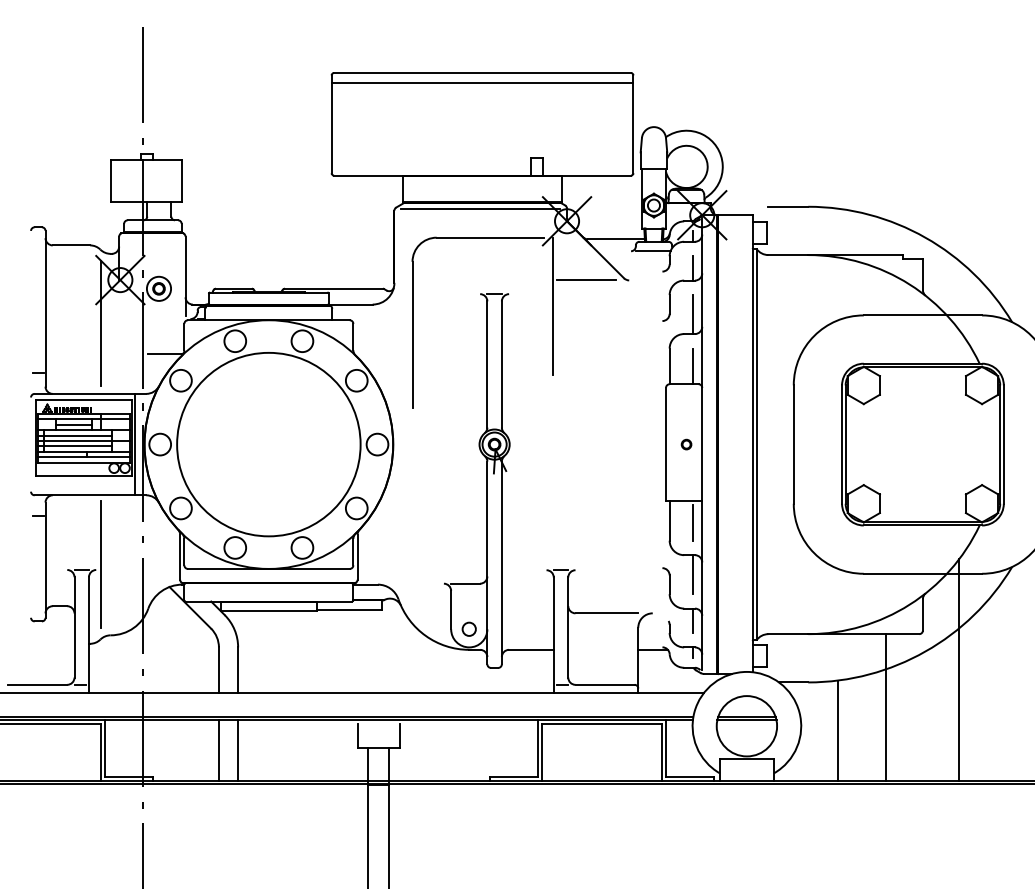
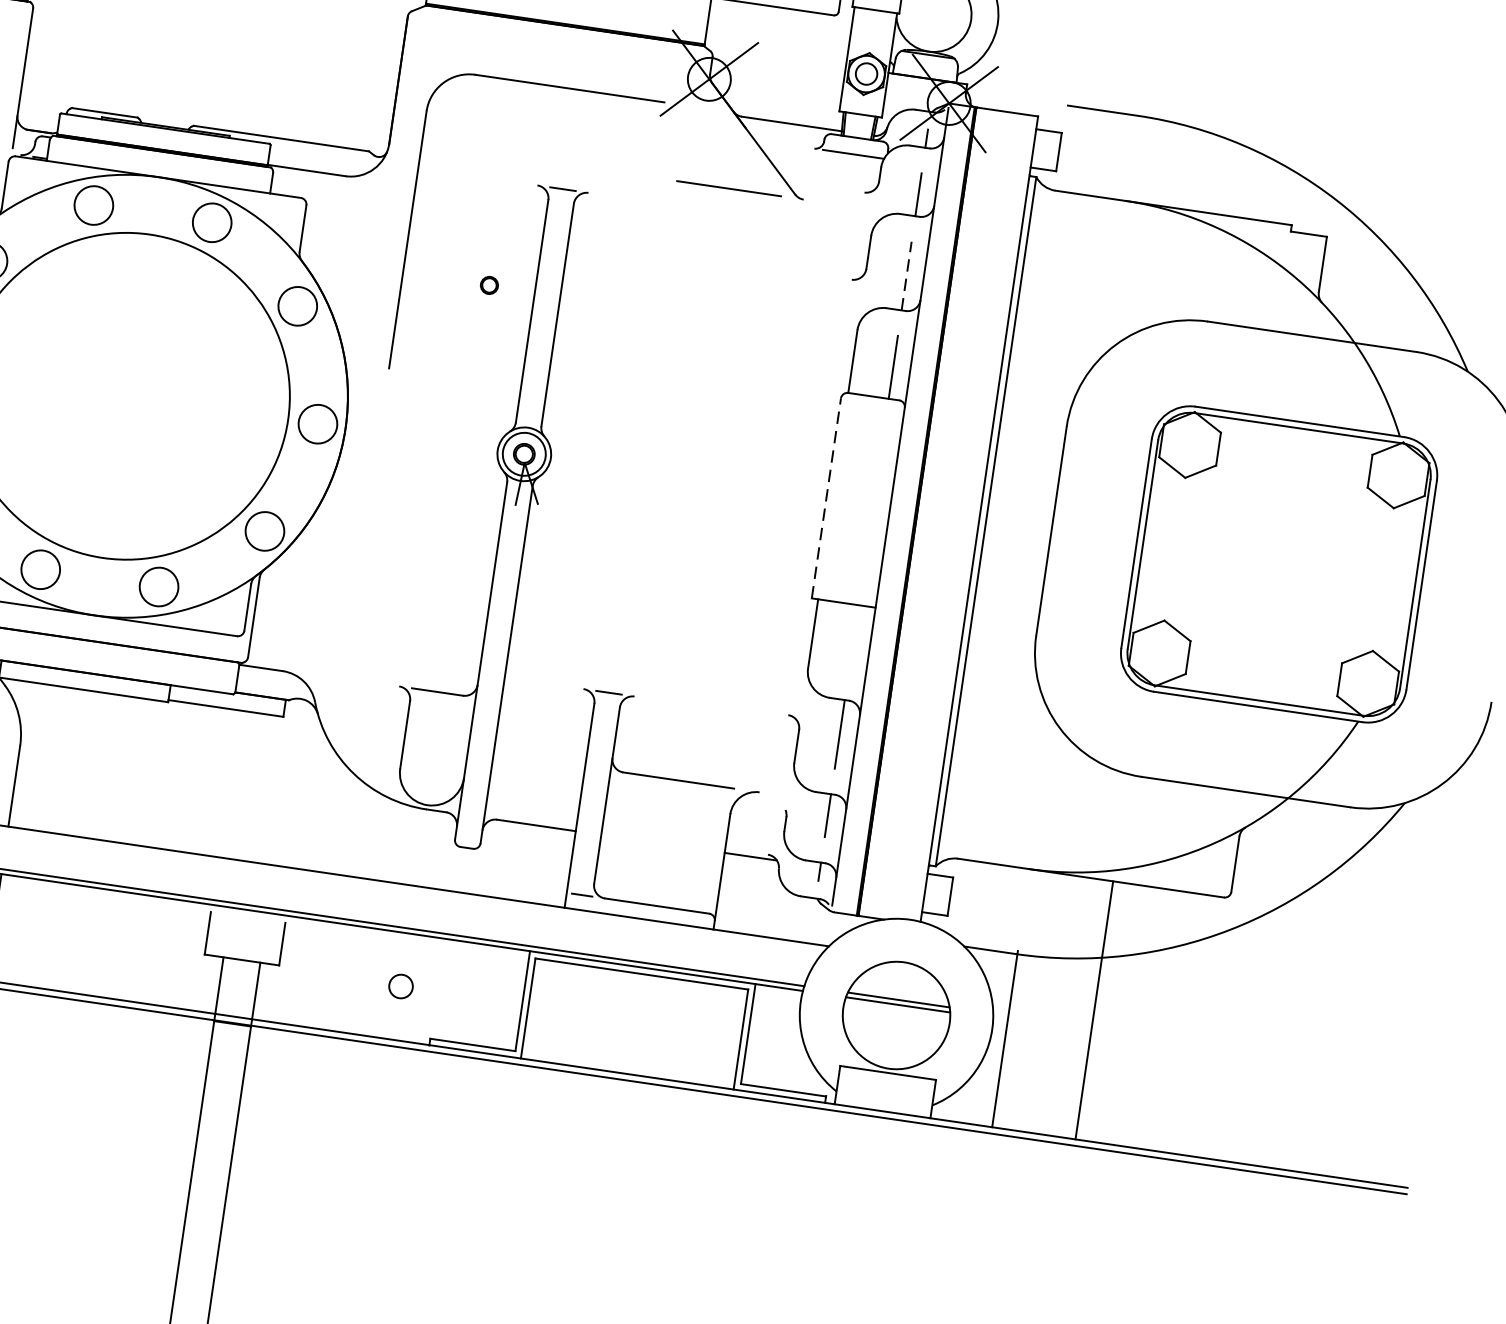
line: (480, 208) -> (560, 34), removed
line: (552, 306) -> (661, 225), removed
line: (692, 314) -> (906, 275), solid -> dashed
line: (666, 444) -> (827, 498), solid -> dashed
part: (686, 444) -> (489, 285), moved
line: (692, 522) -> (853, 642), removed
circle: (468, 628) -> (399, 984), moved
line: (959, 669) -> (1285, 970), removed
line: (886, 707) -> (1094, 1010), moved
line: (838, 730) -> (1005, 1039), moved

